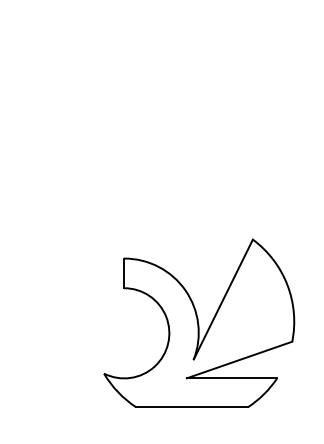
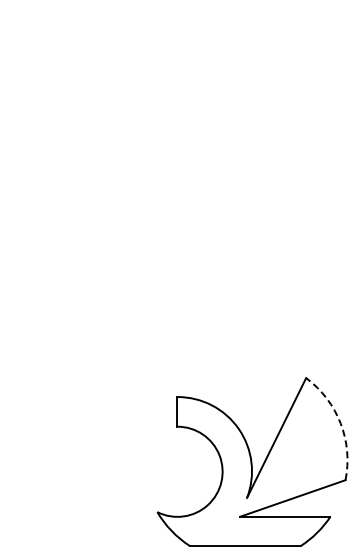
arc: (287, 285) -> (340, 423), solid -> dashed

